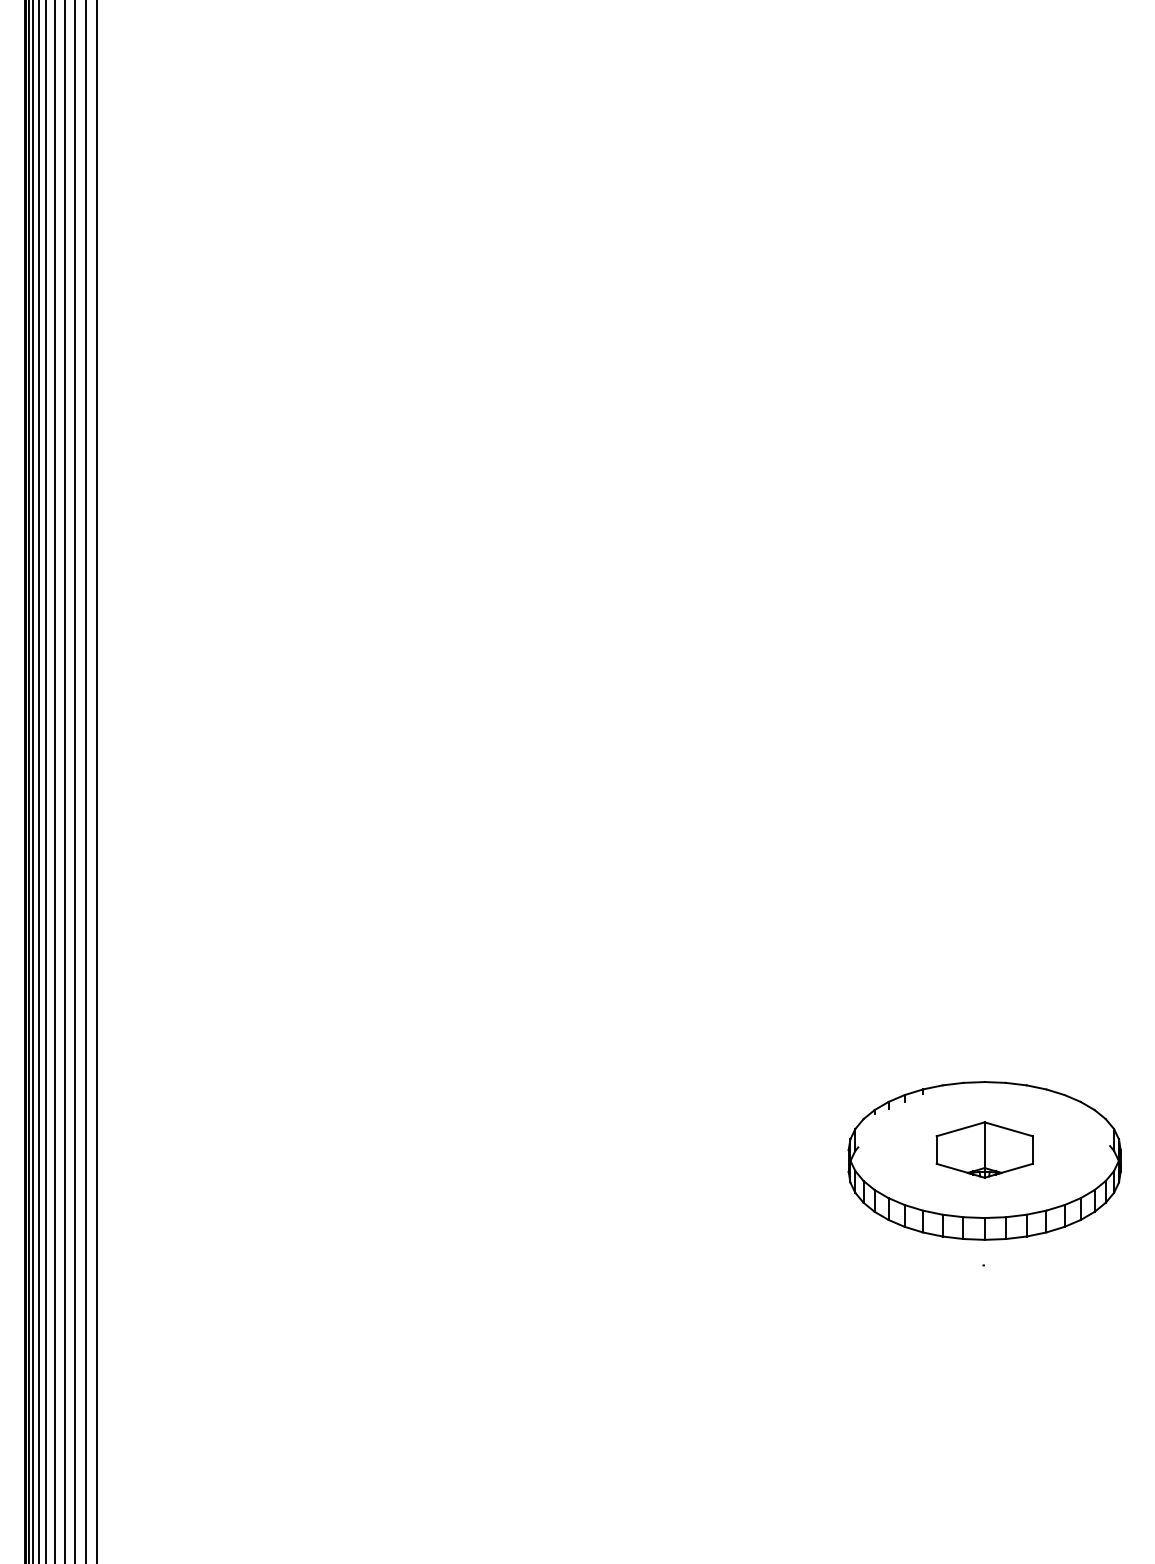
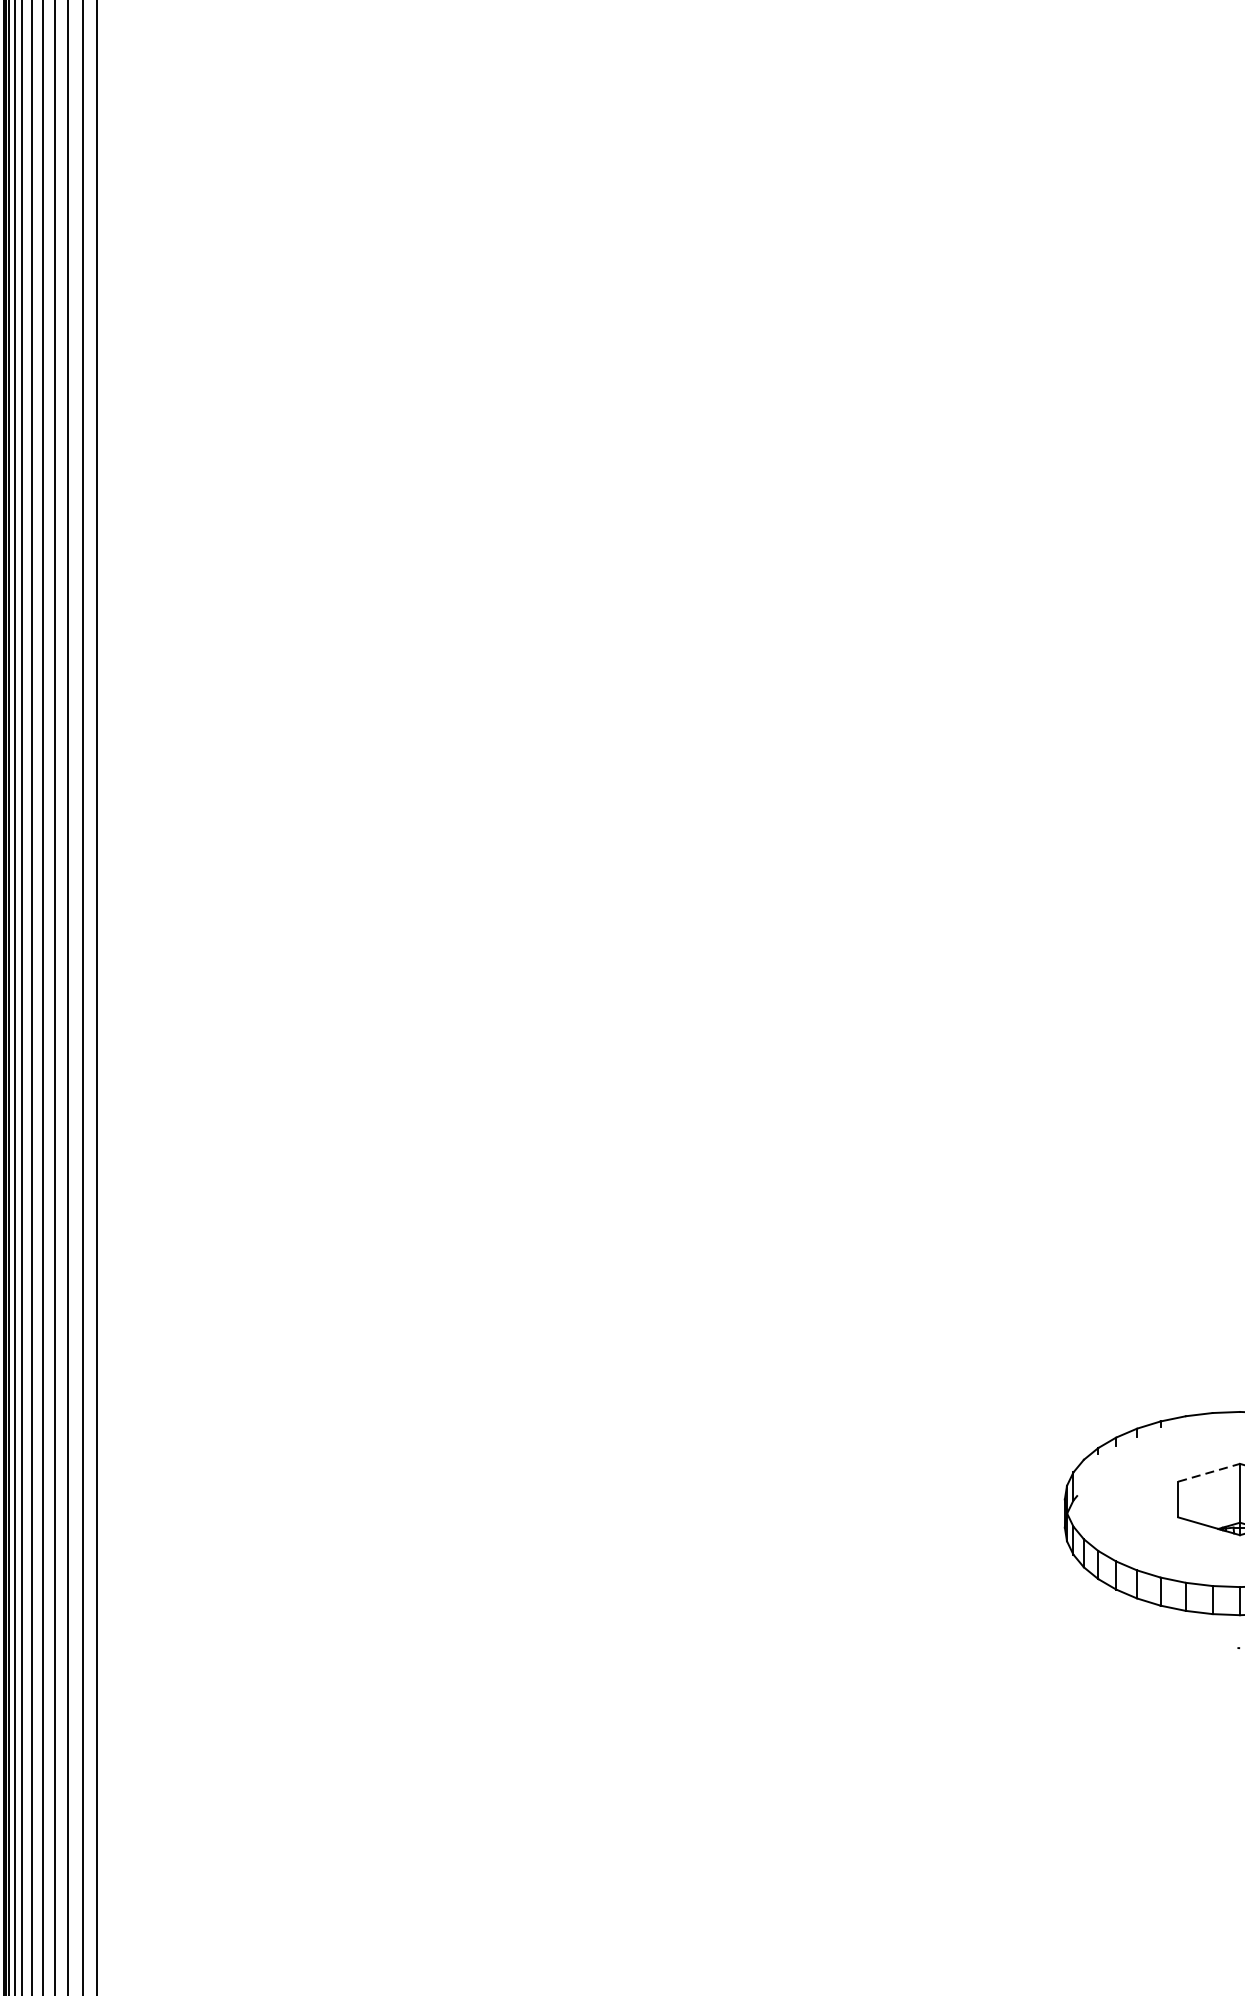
line: (960, 1129) -> (1208, 1473), solid -> dashed

